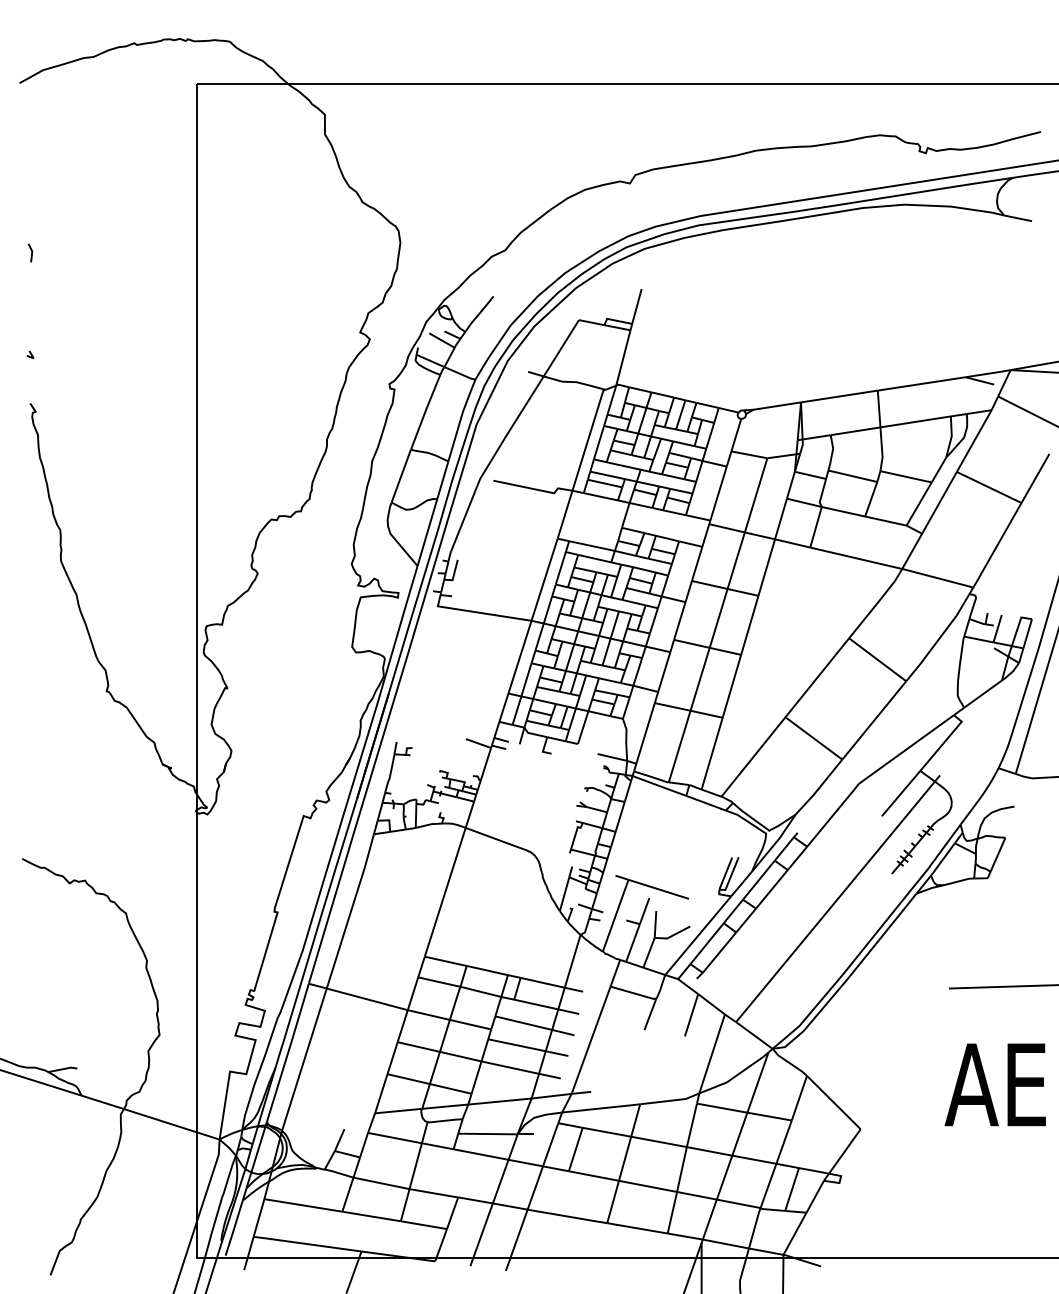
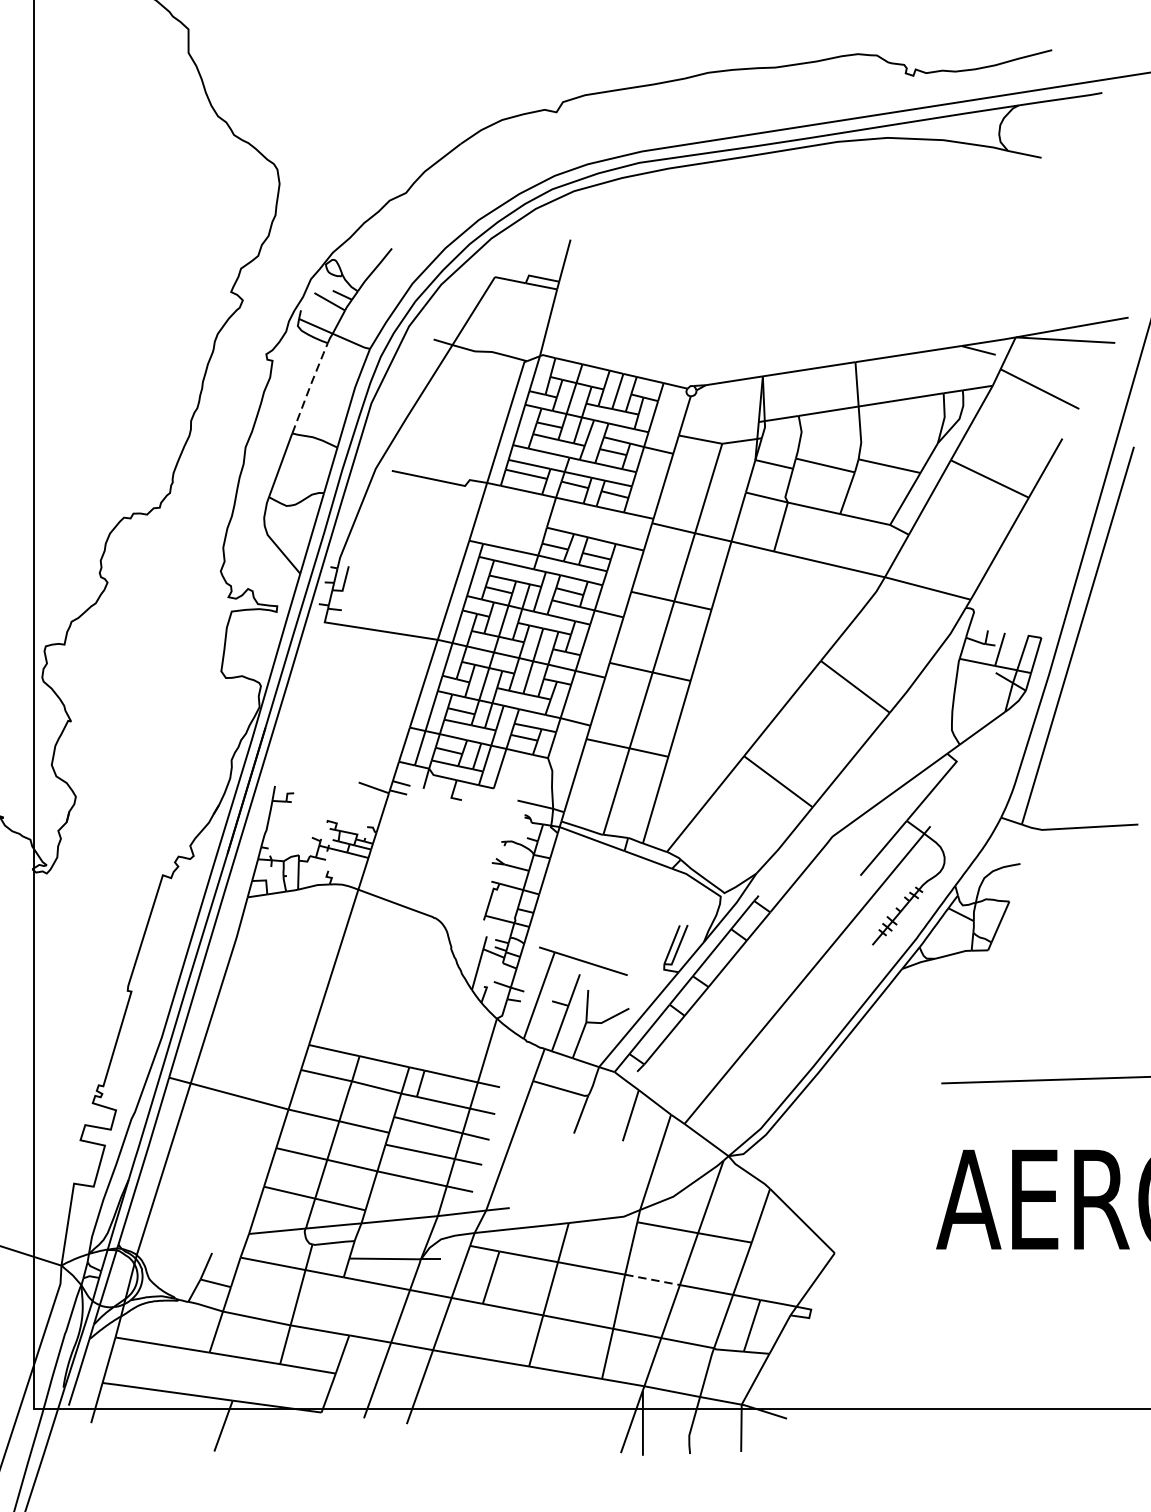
line: (425, 410) -> (309, 386), solid -> dashed
line: (710, 1151) -> (653, 1280), solid -> dashed

